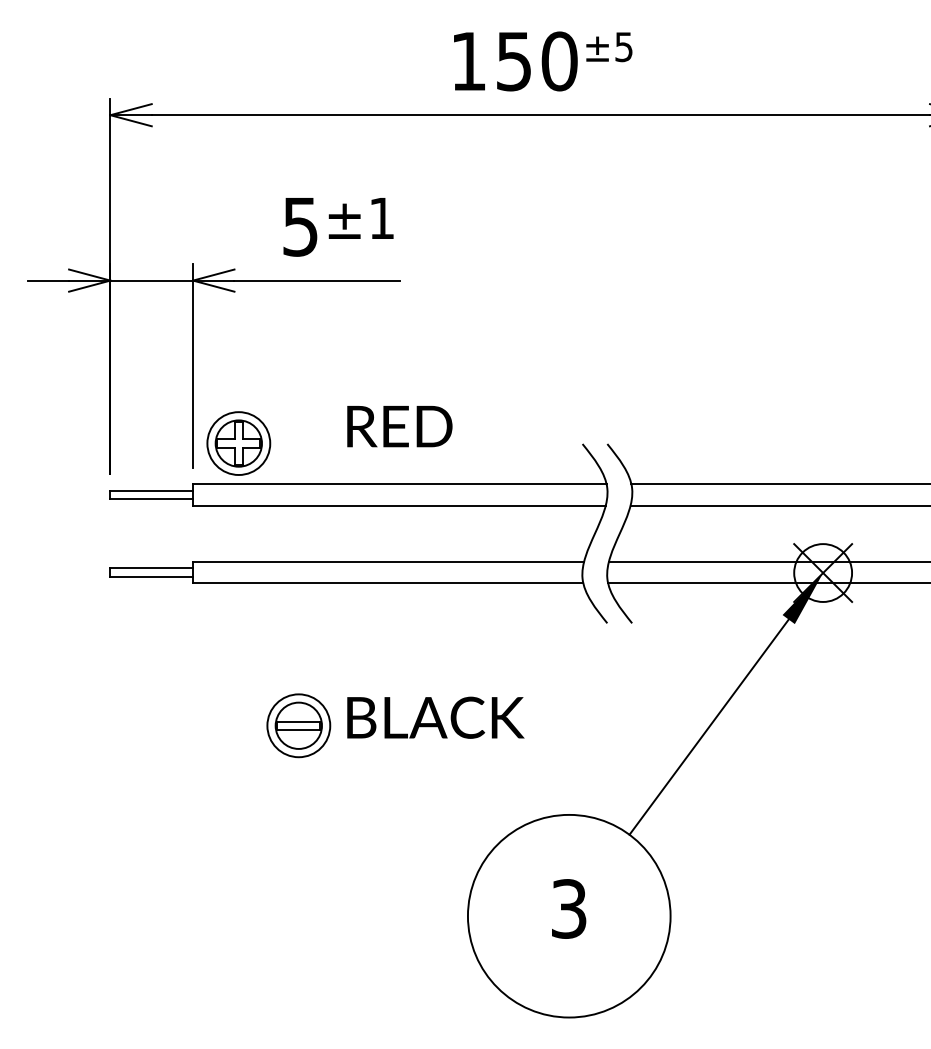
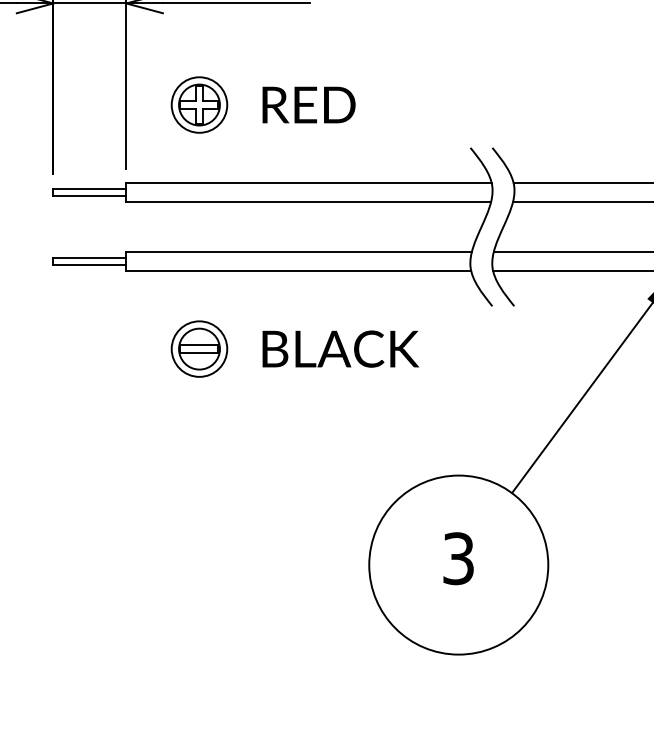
text: (399, 426) -> (308, 104), moved
part: (238, 443) -> (199, 104), moved
text: (435, 717) -> (340, 348), moved
part: (298, 725) -> (199, 348), moved

